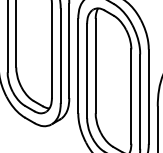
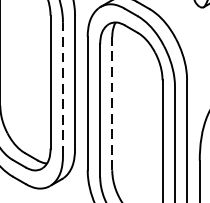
line: (60, 55) -> (62, 88), solid -> dashed
line: (95, 65) -> (111, 102), solid -> dashed

